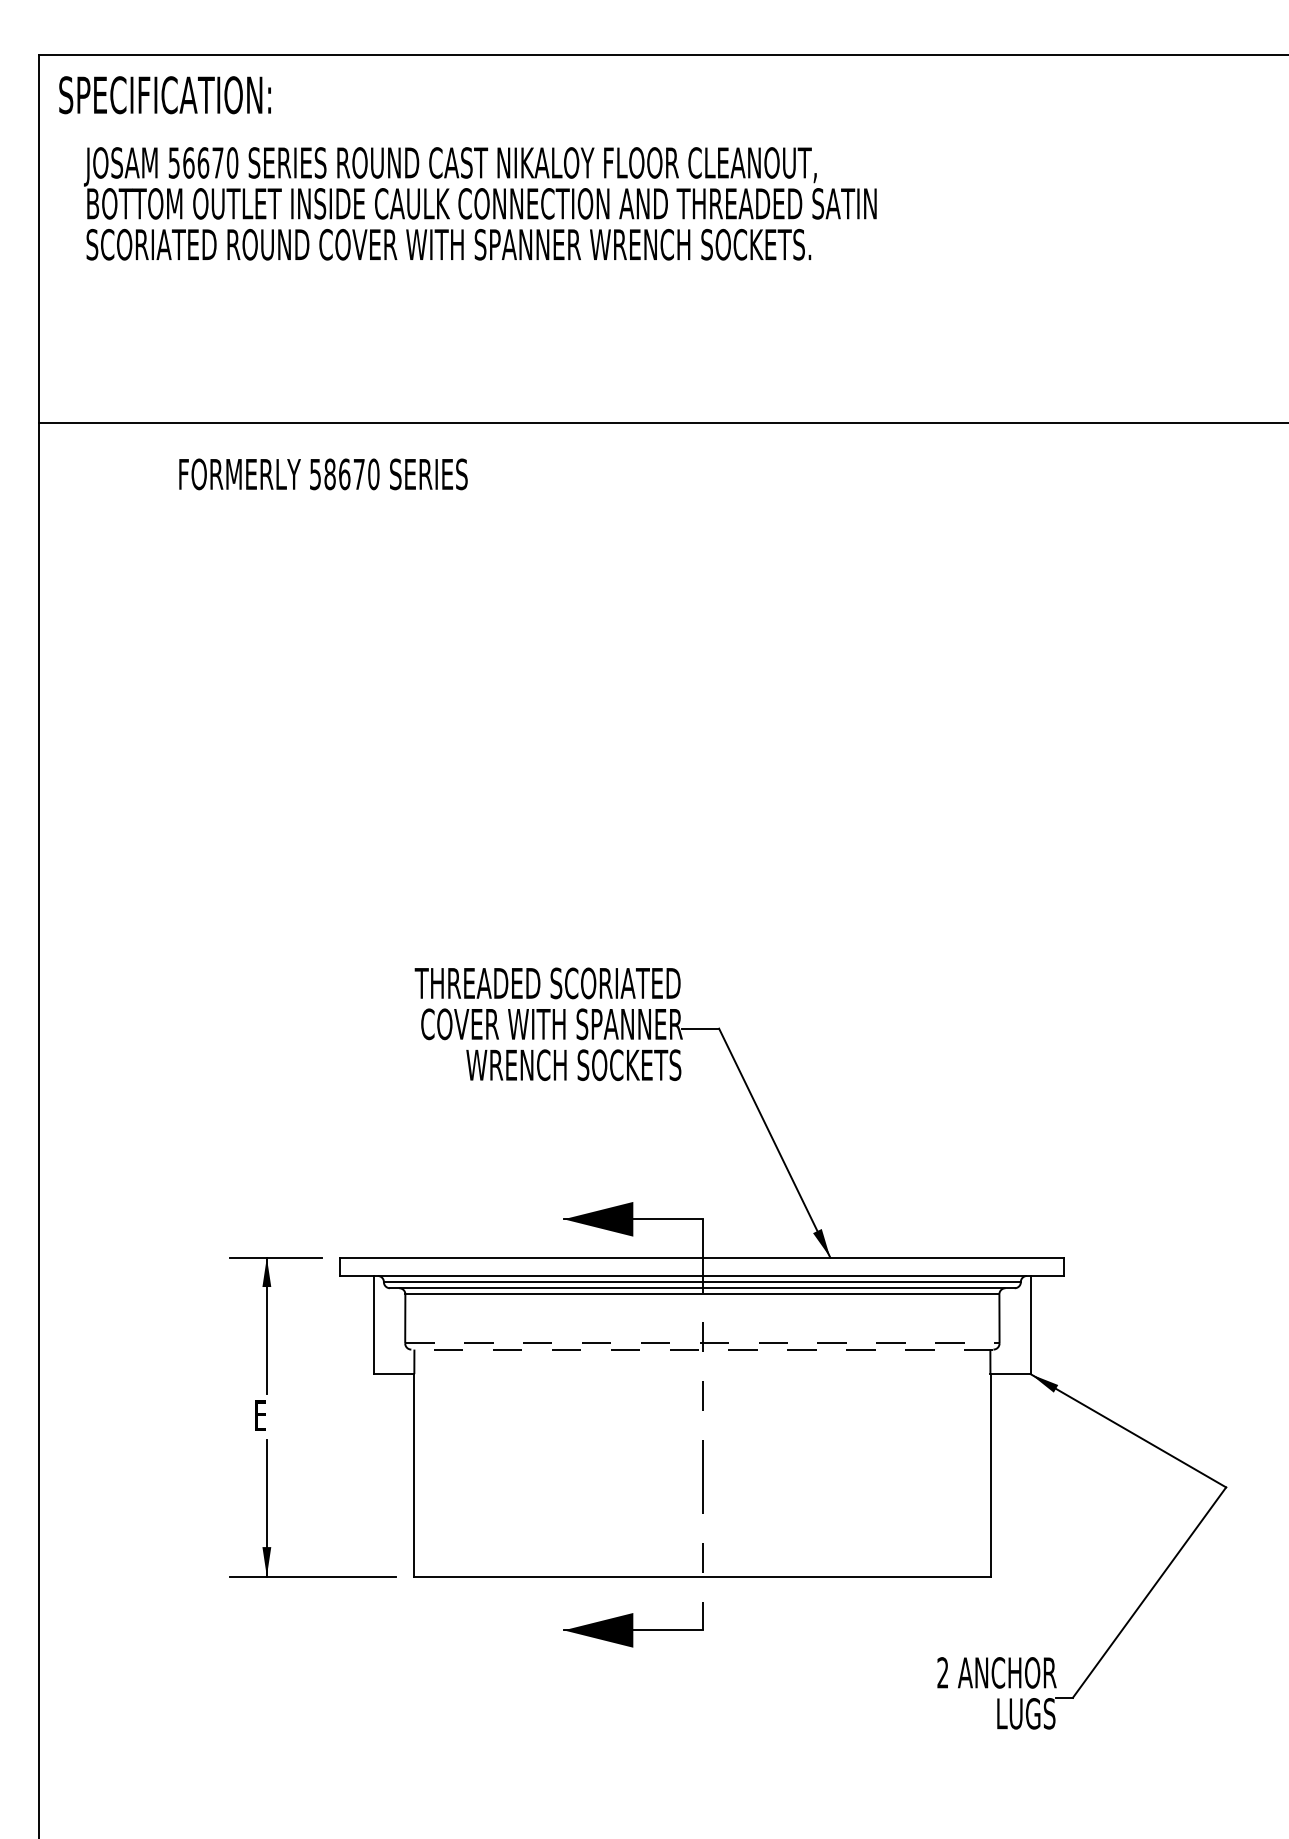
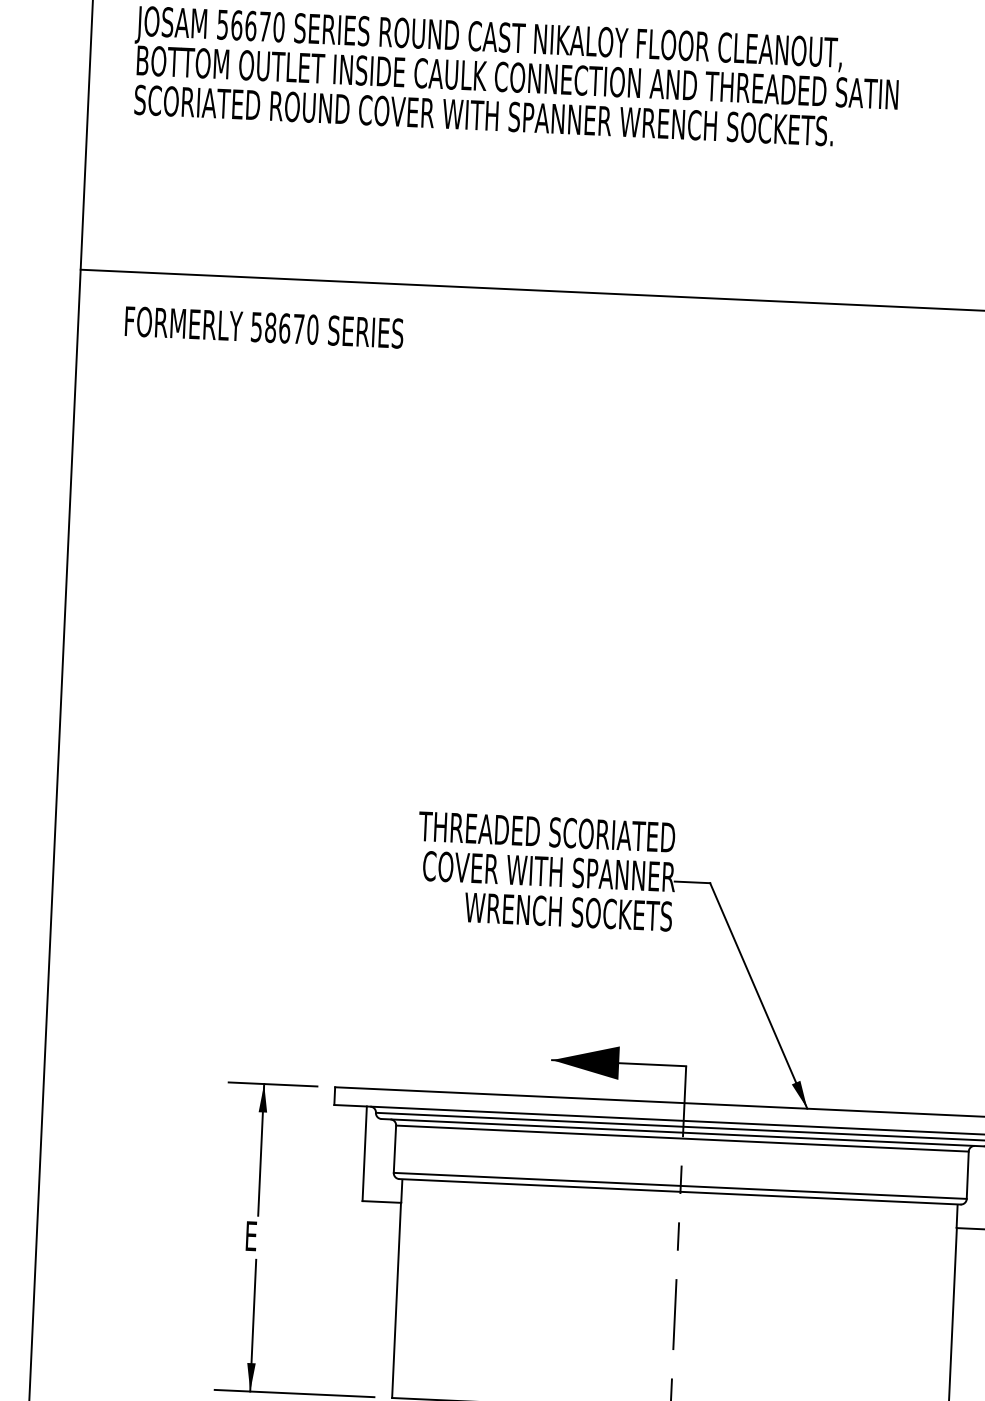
text: (323, 474) -> (264, 327), moved
line: (702, 1343) -> (680, 1185), dashed -> solid
line: (701, 1349) -> (679, 1191), dashed -> solid

